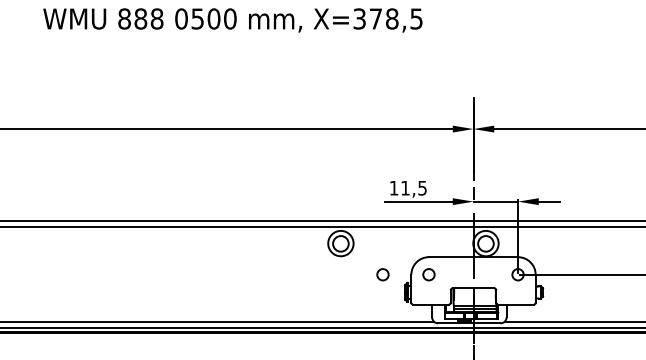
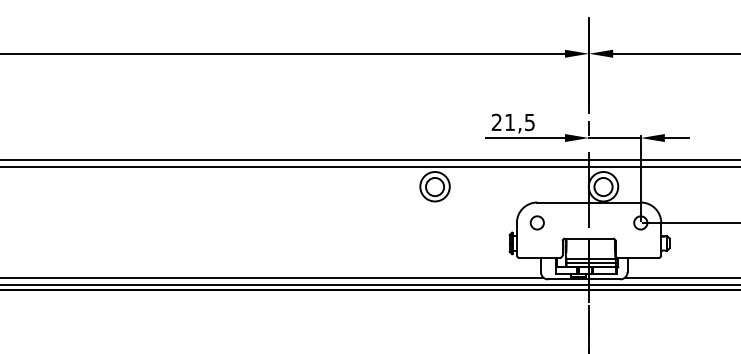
text: (393, 187) -> (496, 121), 11,5 -> 21,5
circle: (382, 274) -> (483, 222), removed

